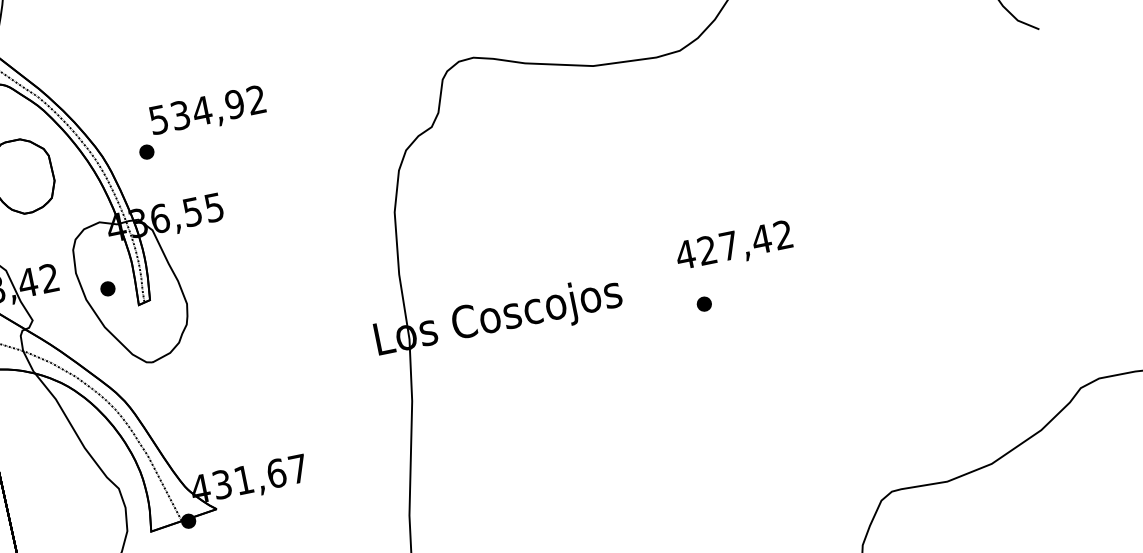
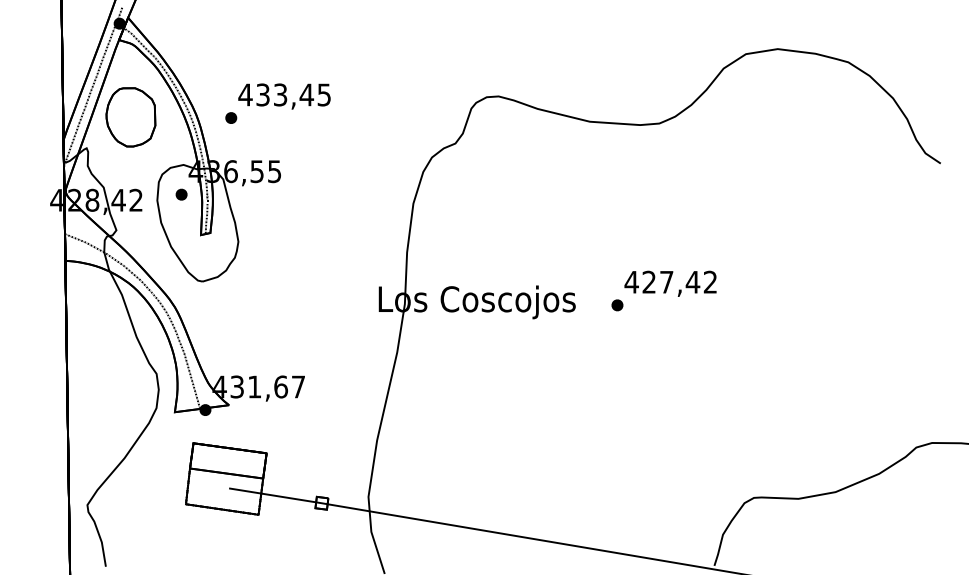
text: (207, 109) -> (284, 94), 534,92 -> 433,45
part: (107, 288) -> (181, 194), moved
part: (704, 304) -> (617, 305), moved

